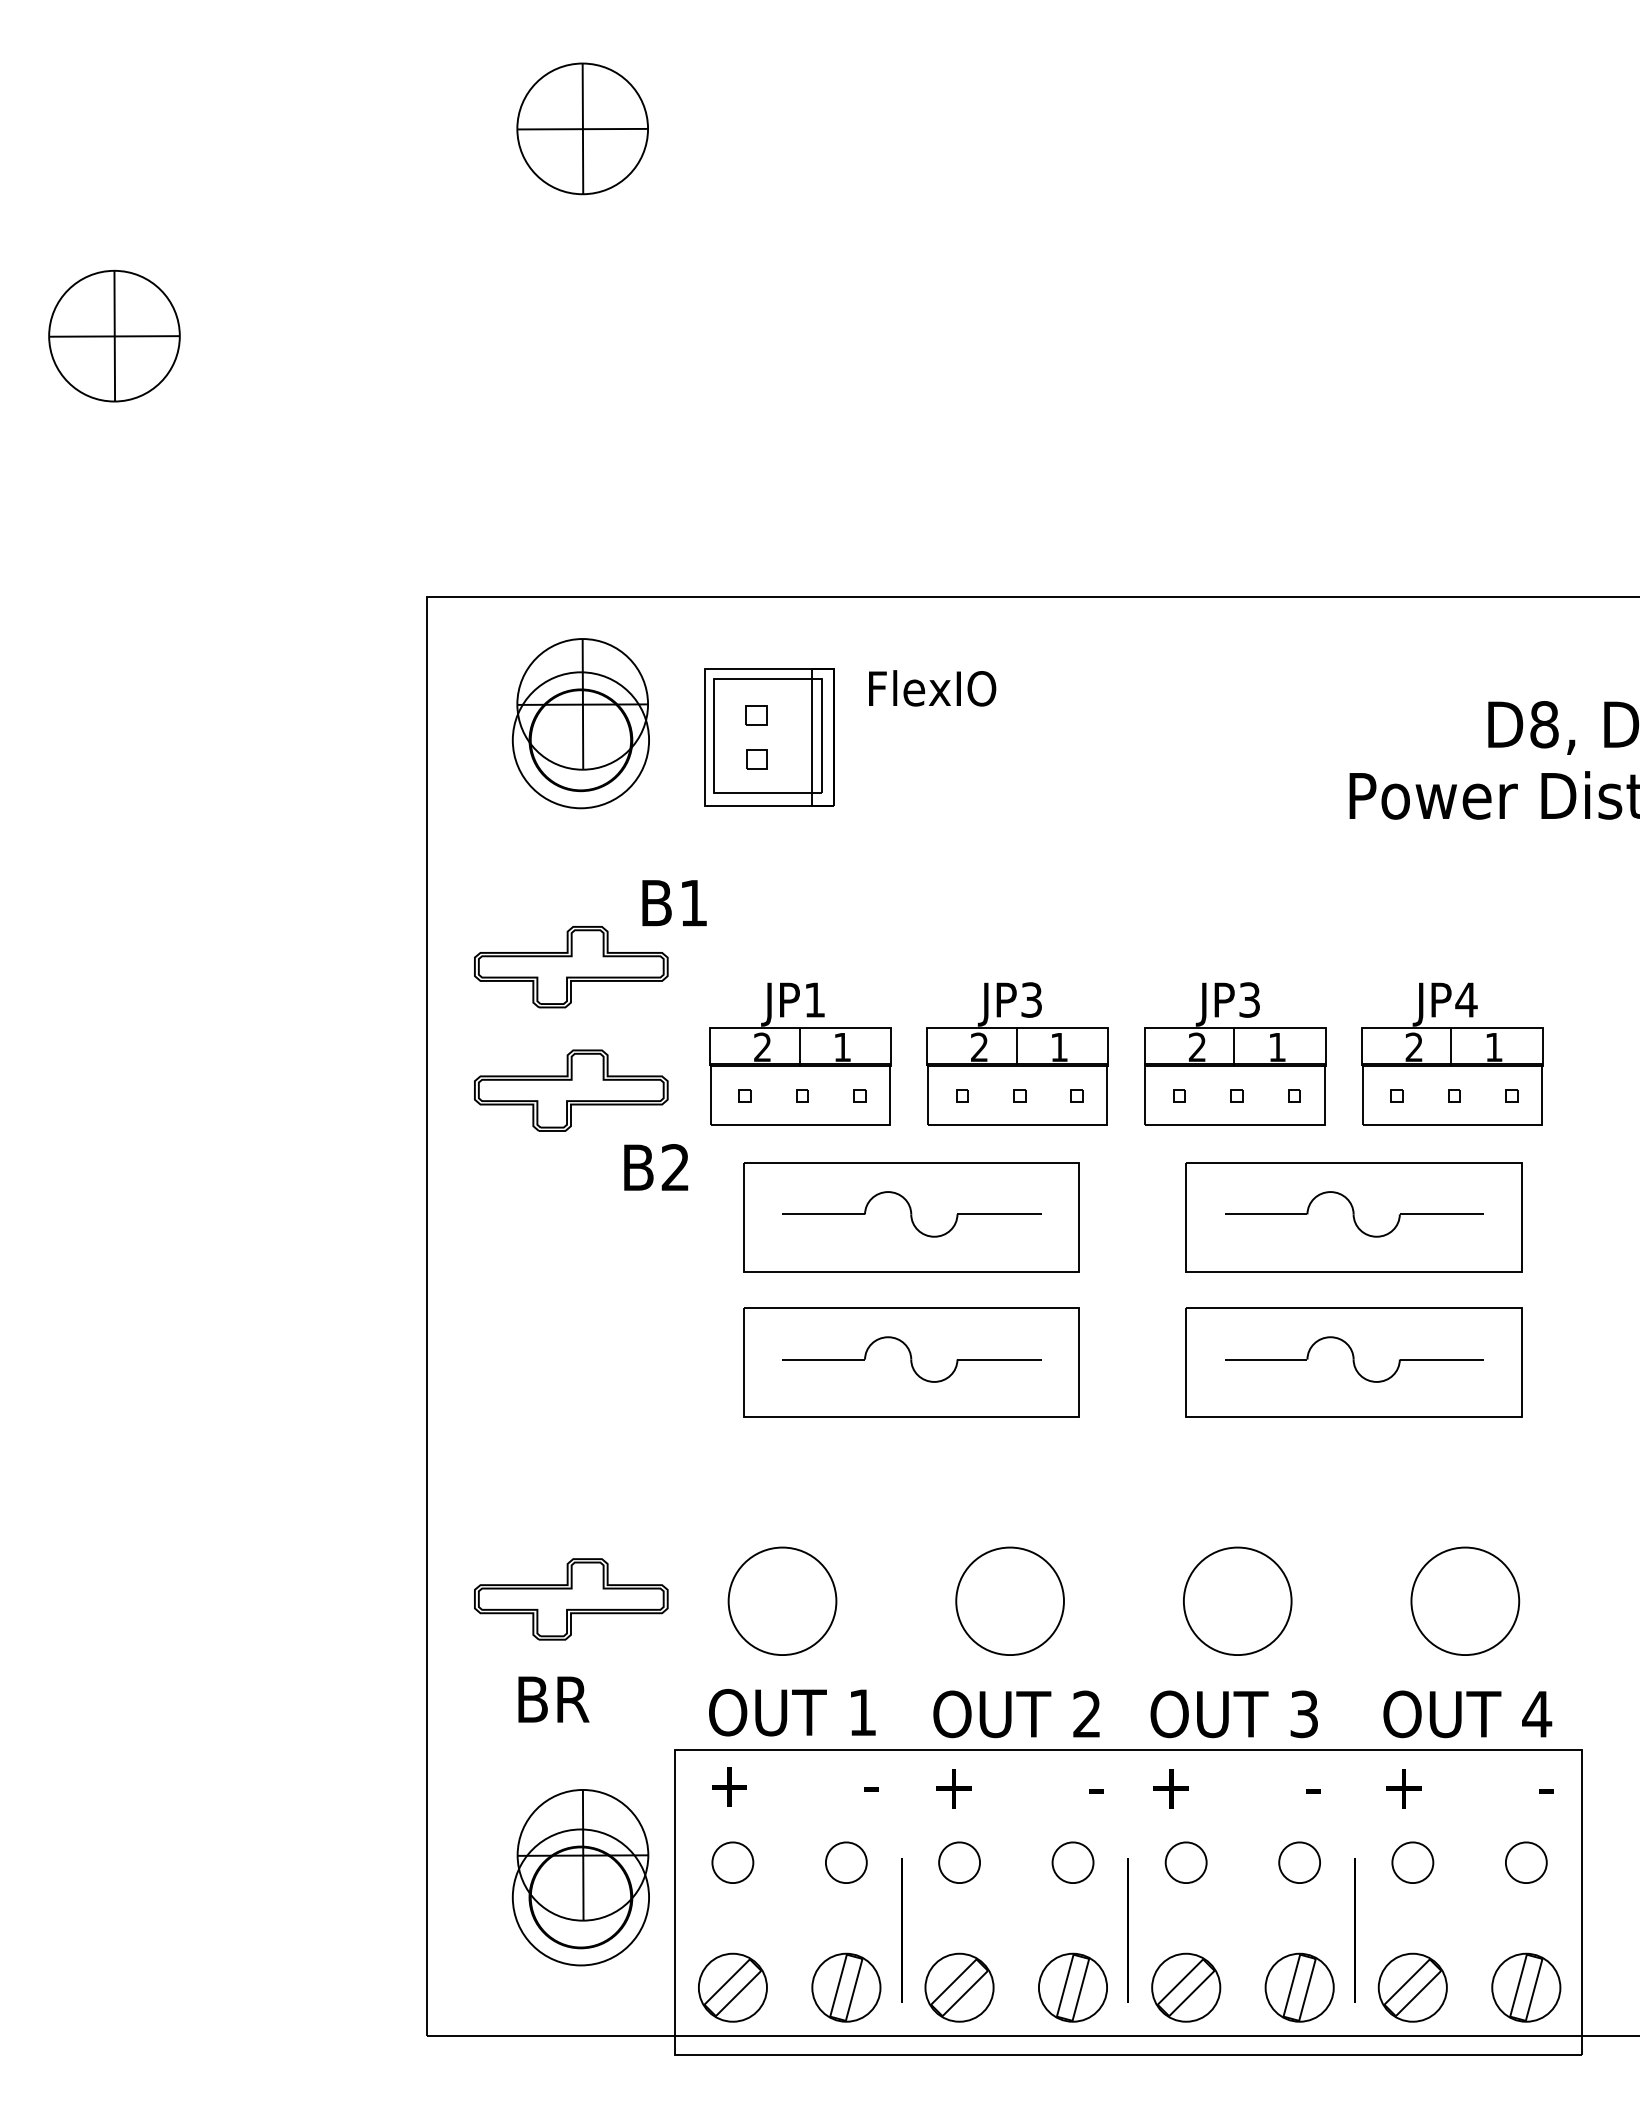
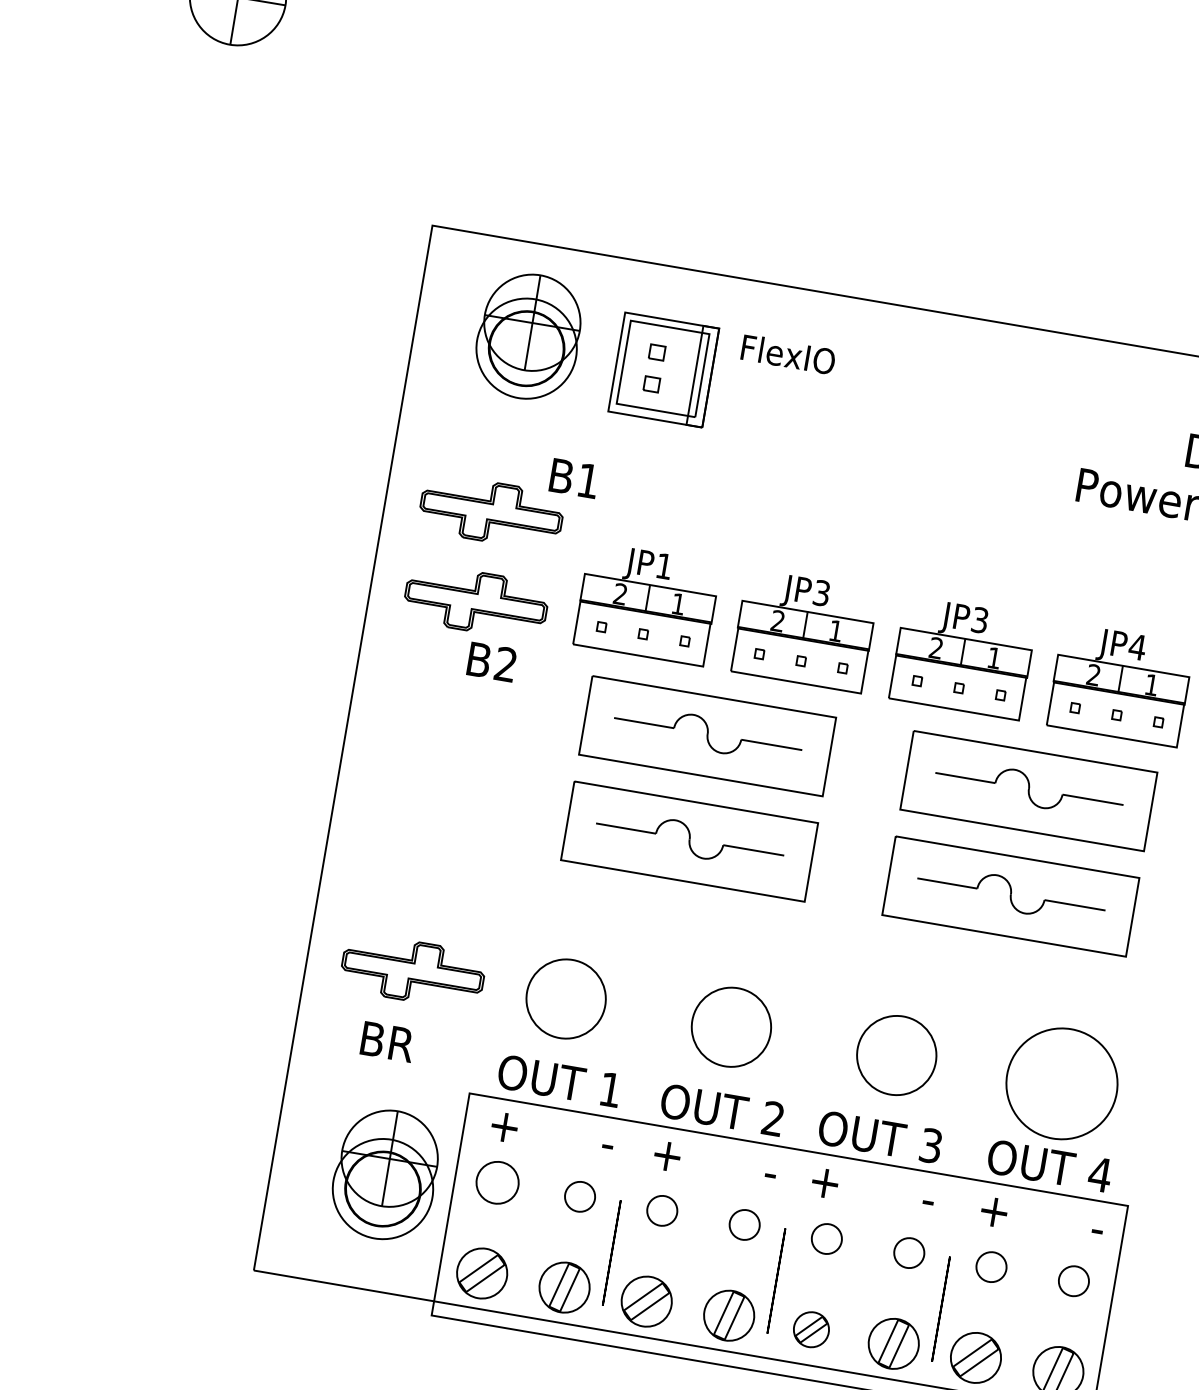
text: (656, 1167) -> (492, 662), moved
part: (1465, 1600) -> (1062, 1083), size x1.4
part: (732, 1862) -> (497, 1182), size x1.4
part: (1186, 1987) -> (811, 1329), size x0.7

